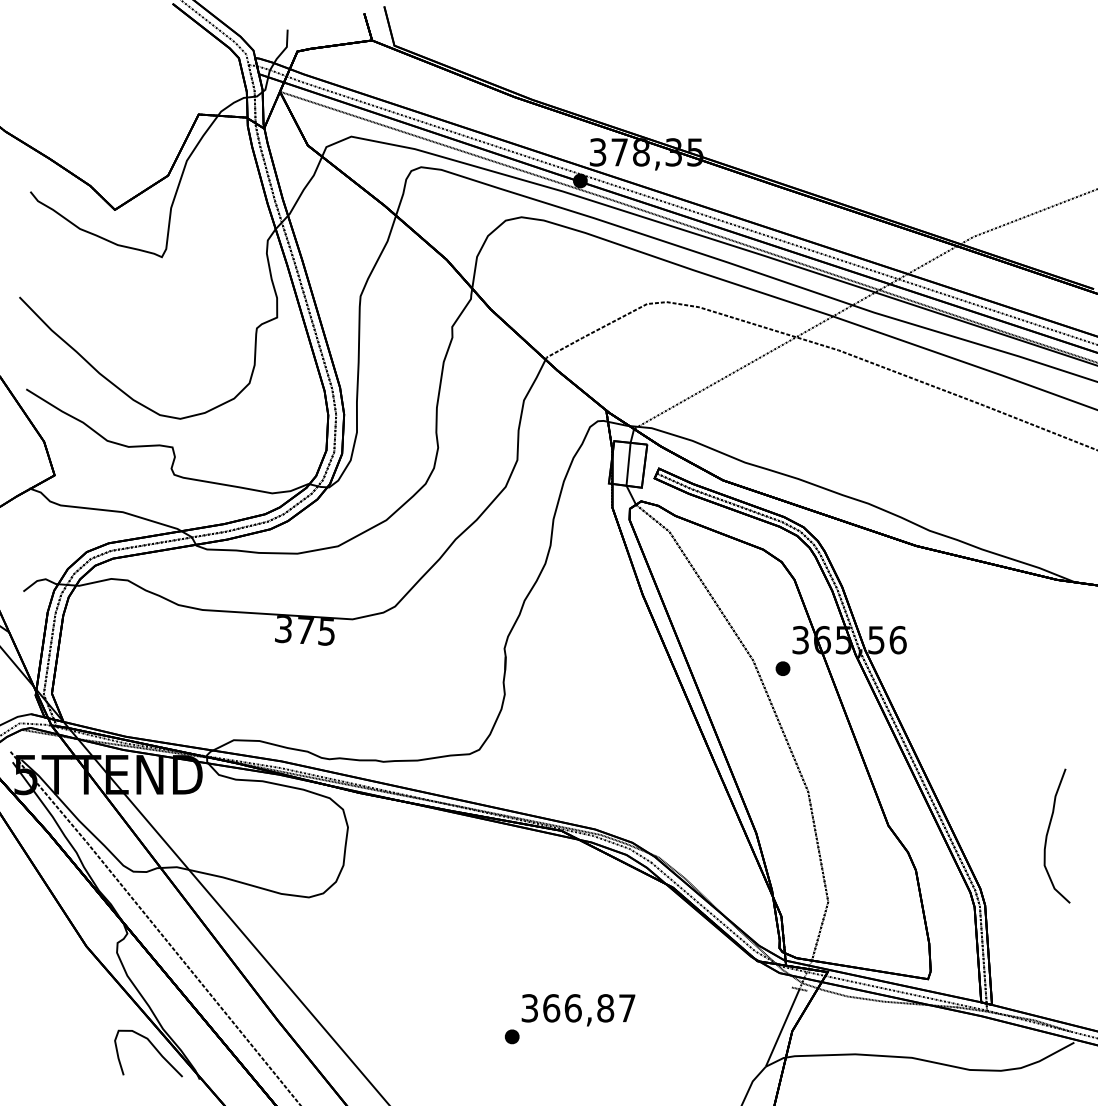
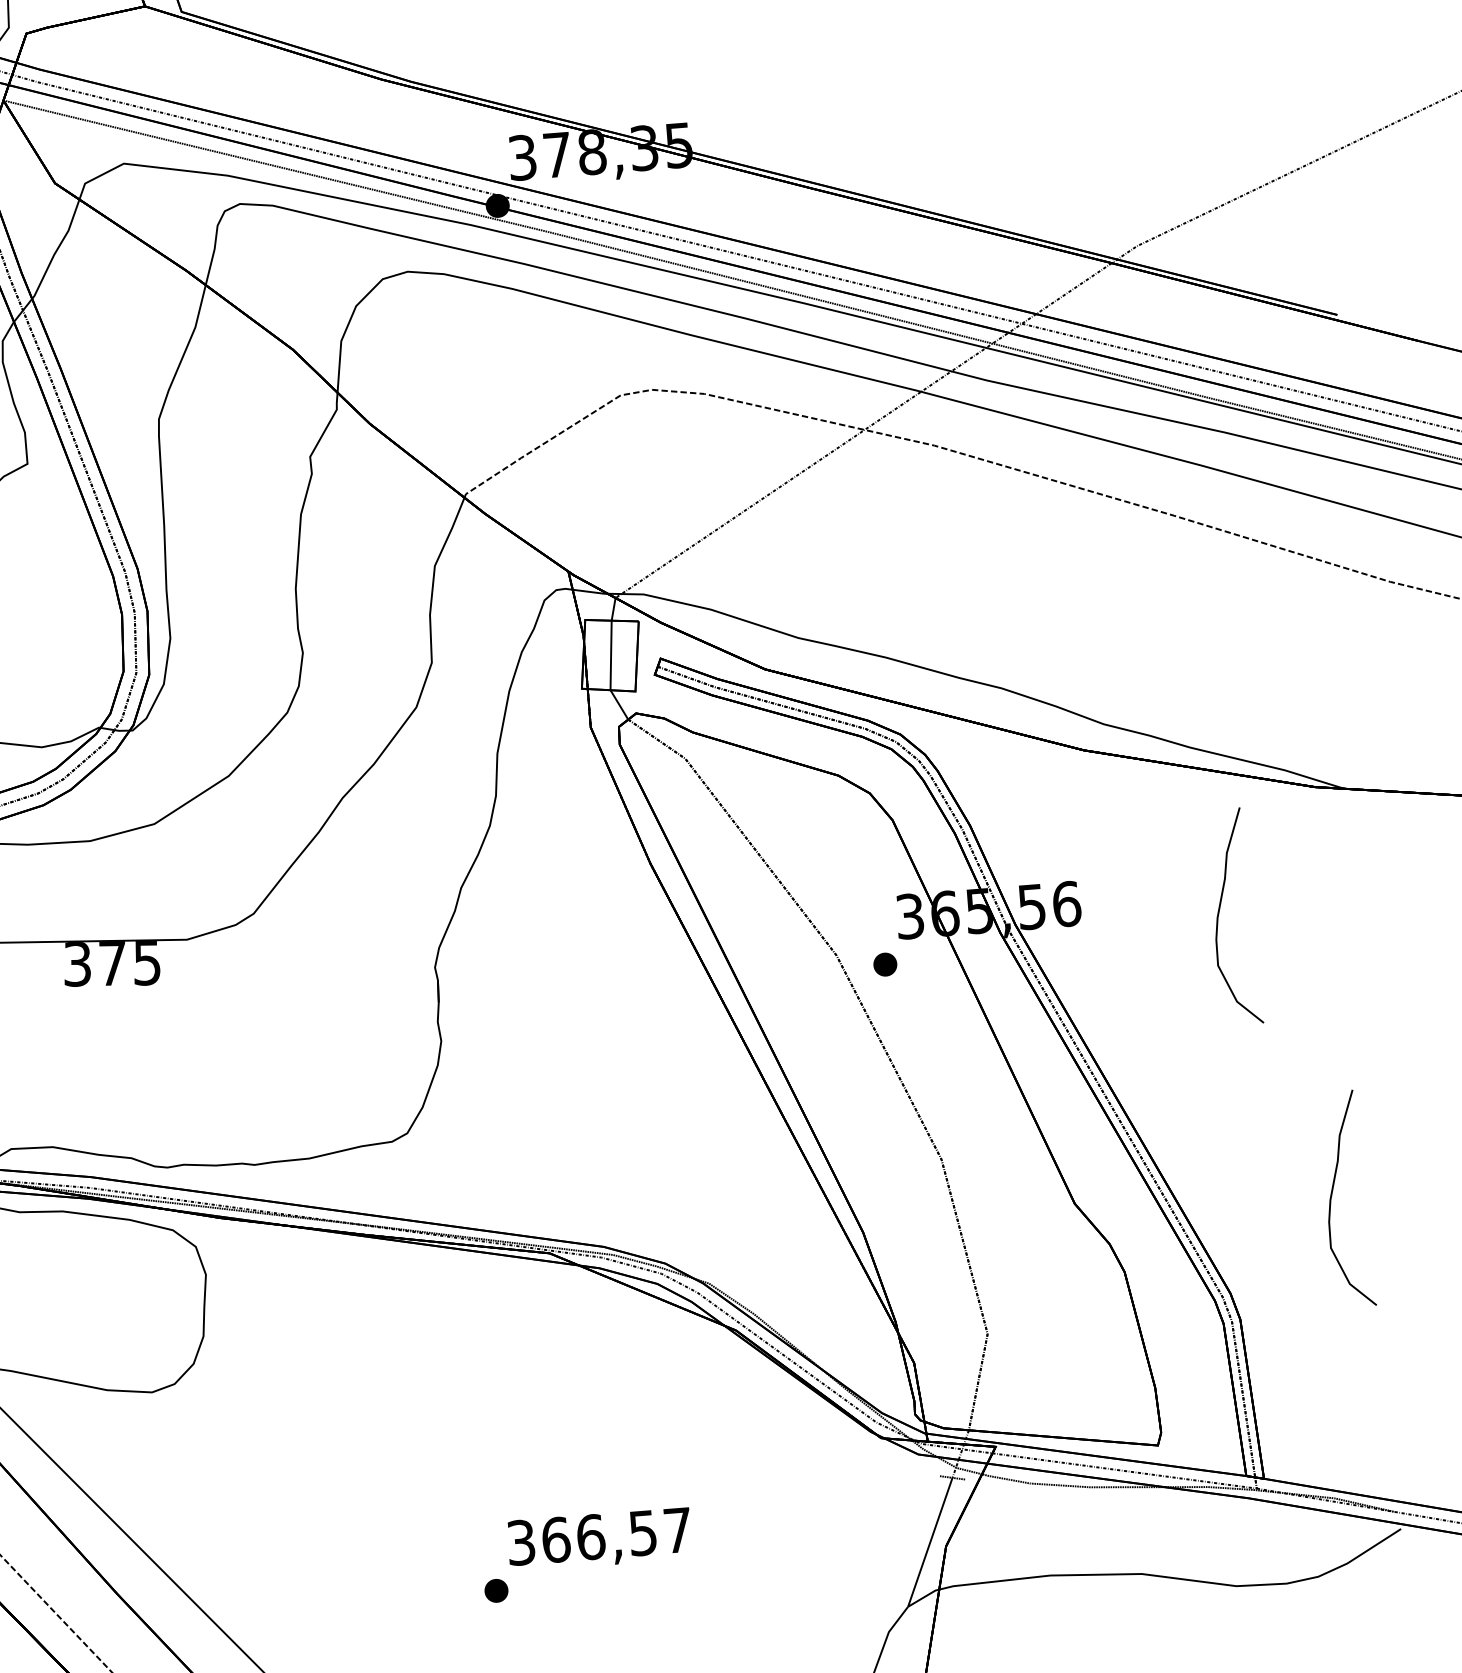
curve: (992, 653) -> (1220, 913), added
text: (605, 1008) -> (642, 1533), 366,87 -> 366,57

